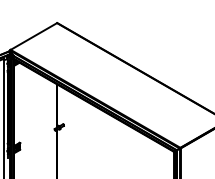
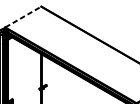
line: (33, 36) -> (23, 17), solid -> dashed

